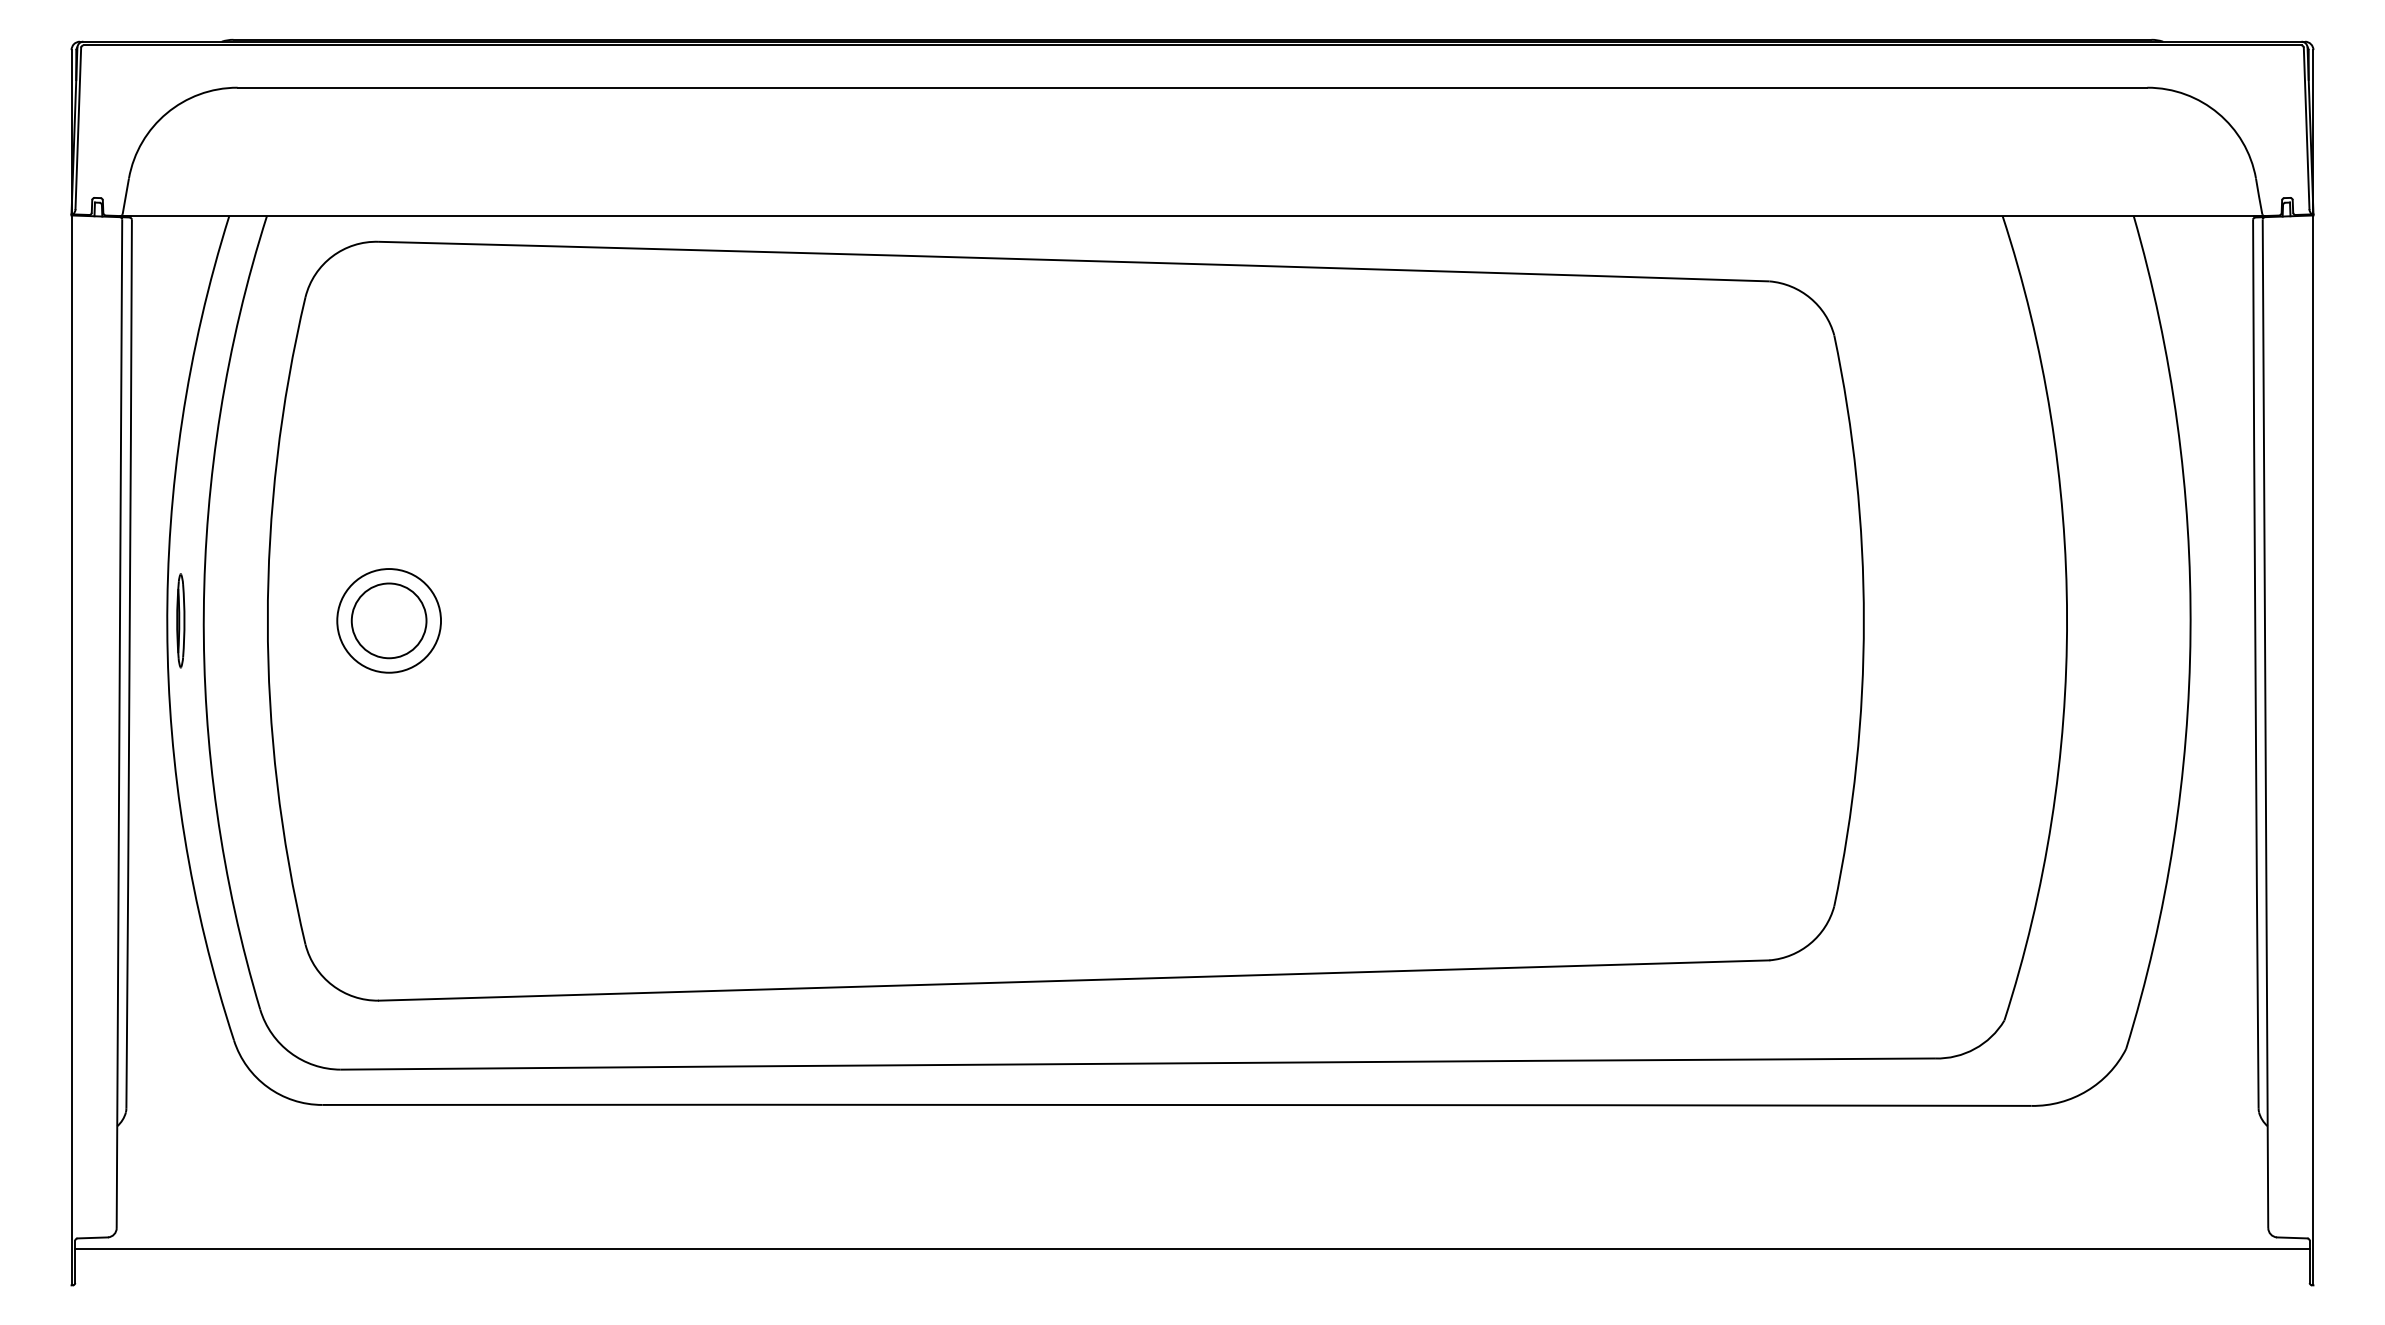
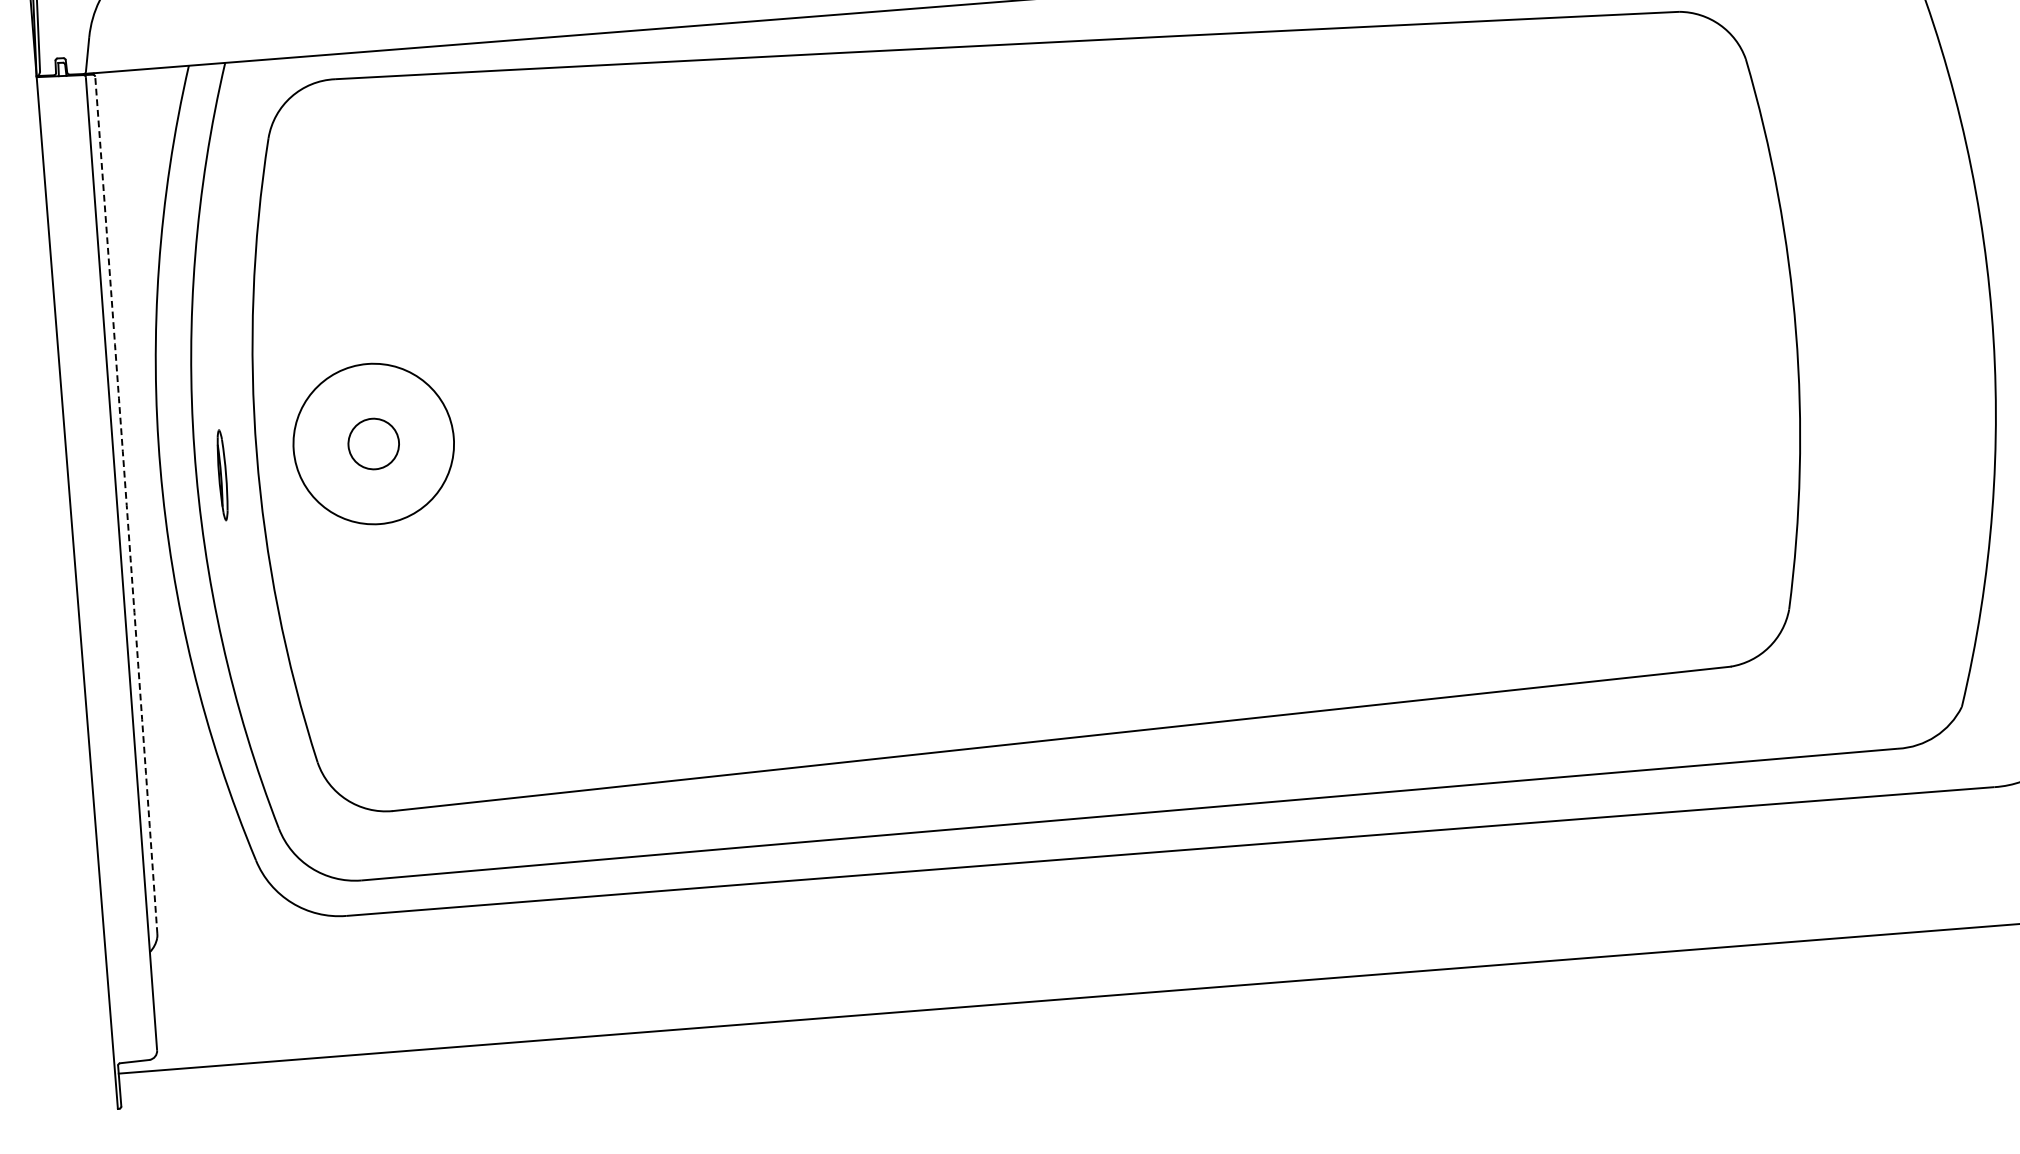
part: (180, 620) -> (222, 475), moved
circle: (388, 620) -> (373, 443), size x0.7
circle: (389, 620) -> (374, 443), size x1.6
arc: (129, 664) -> (126, 505), solid -> dashed

